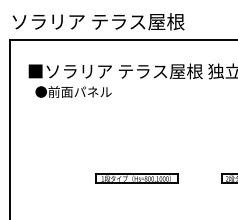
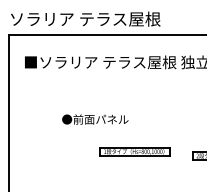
text: (73, 91) -> (95, 119), moved
part: (136, 178) -> (134, 151), moved

